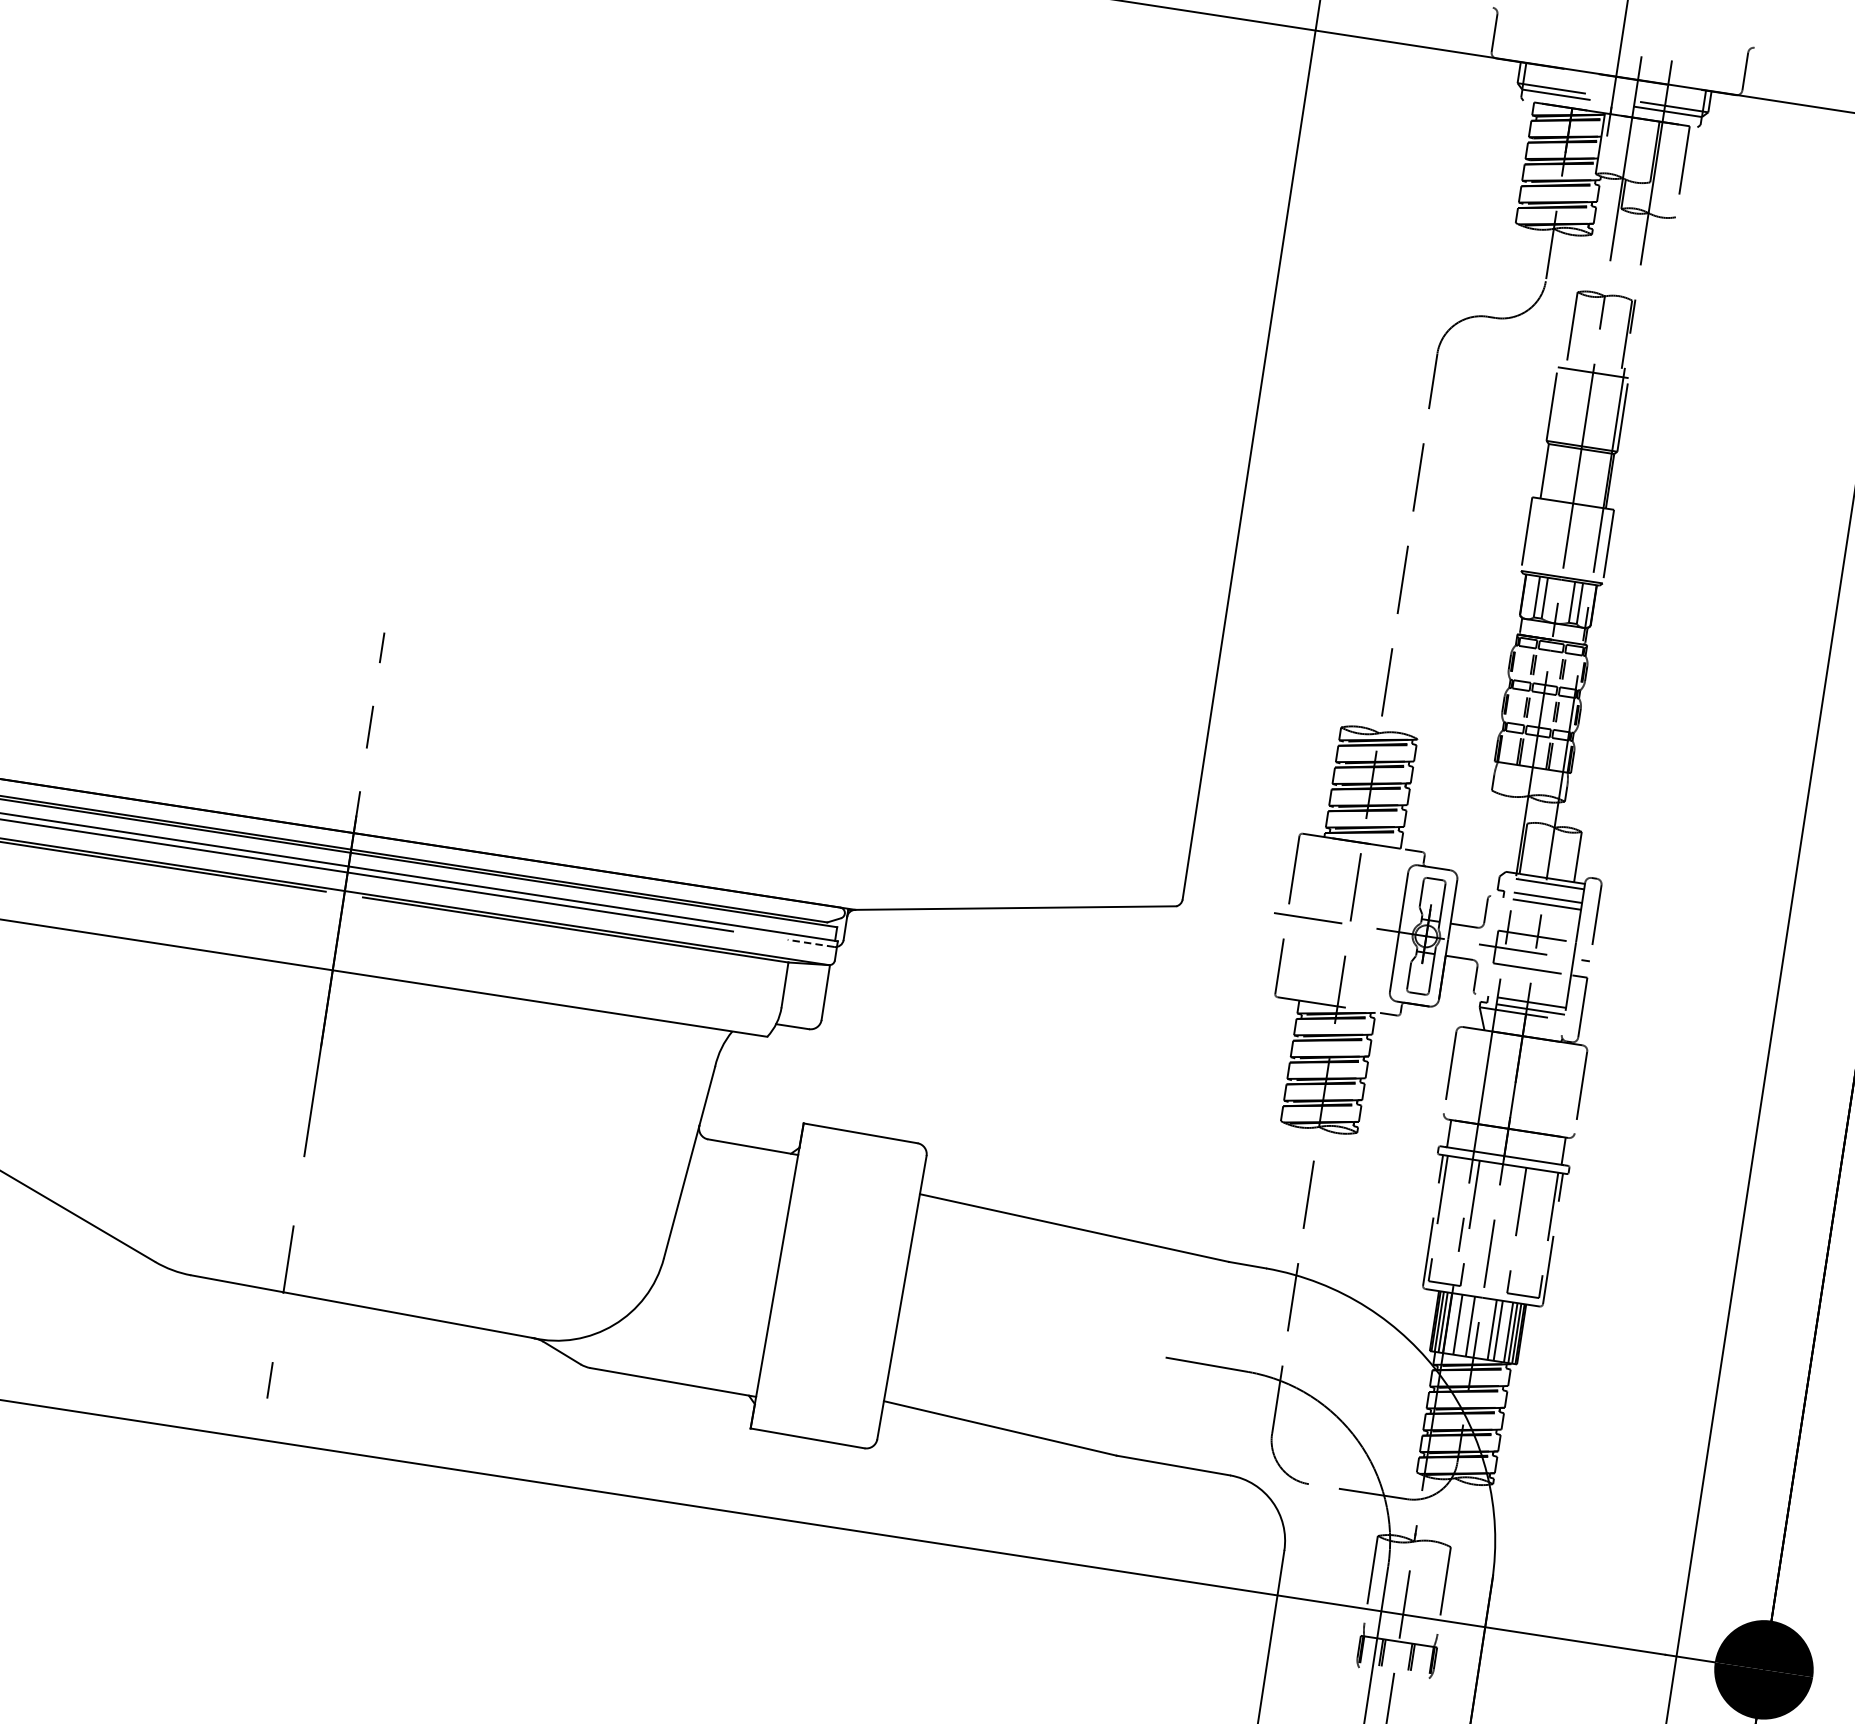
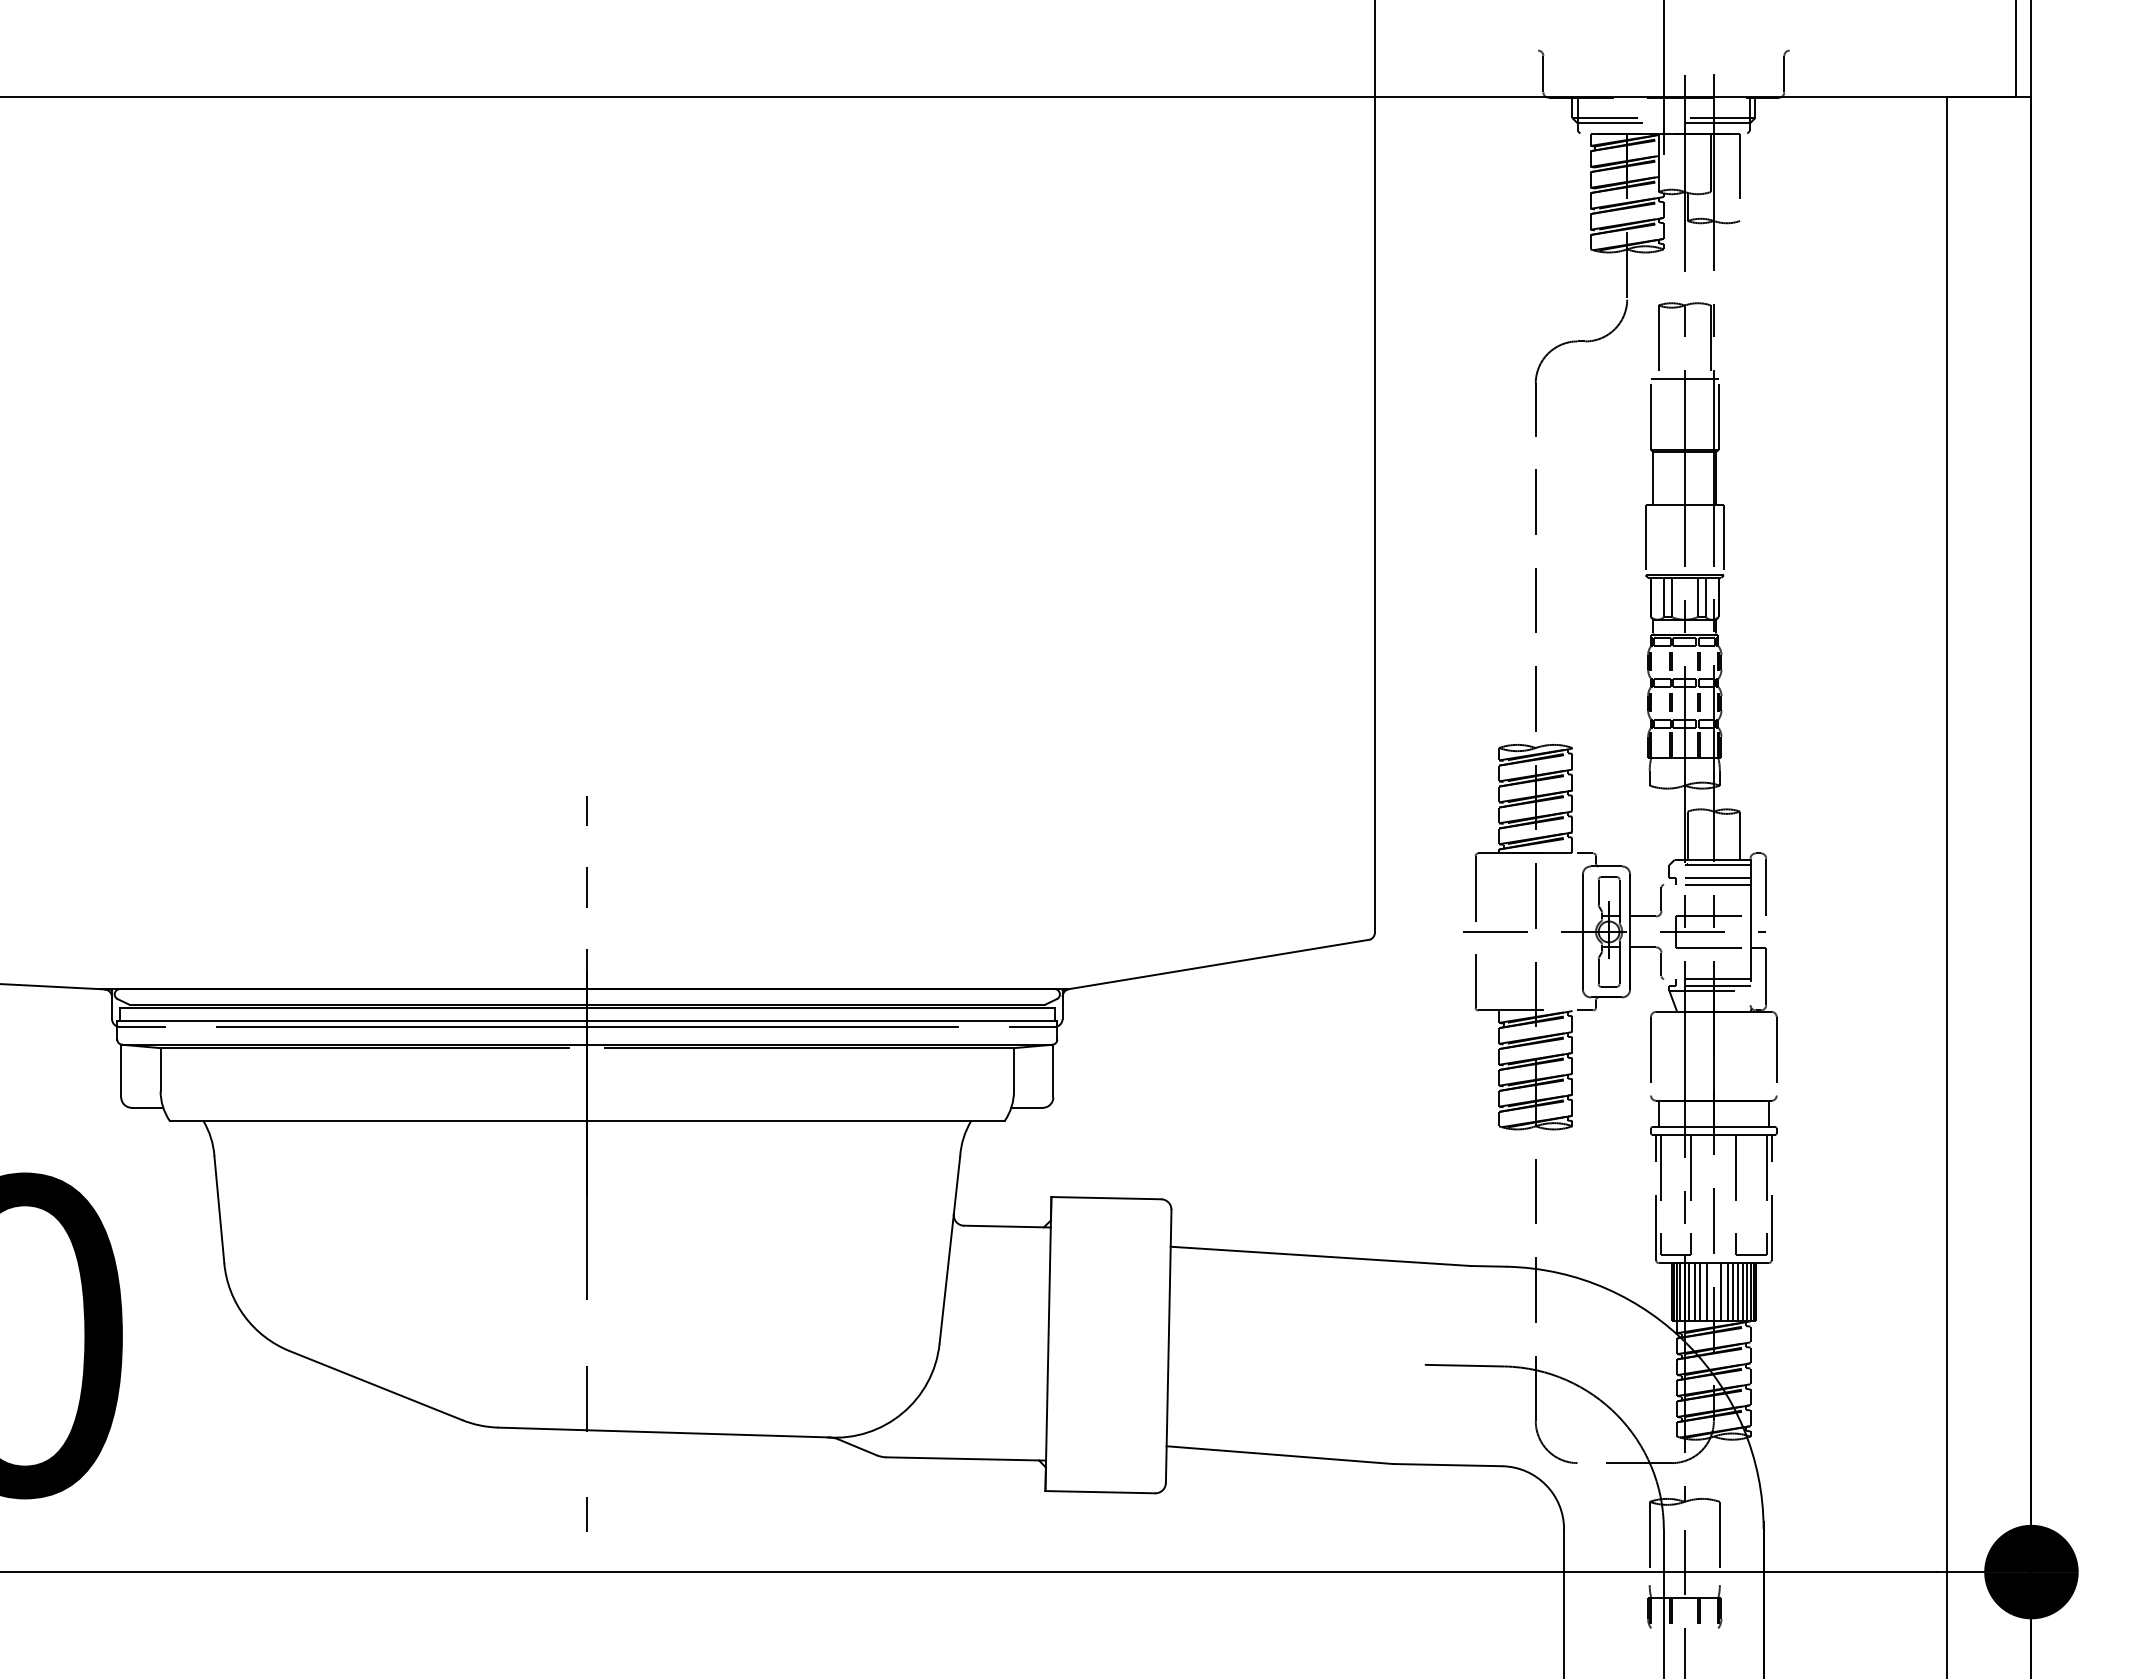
line: (810, 942) -> (1031, 1026), dashed -> solid
line: (1452, 1323) -> (1689, 1291), added
line: (1464, 1325) -> (1700, 1291), added
line: (1486, 1328) -> (1721, 1291), added
line: (1503, 1331) -> (1738, 1291), added

